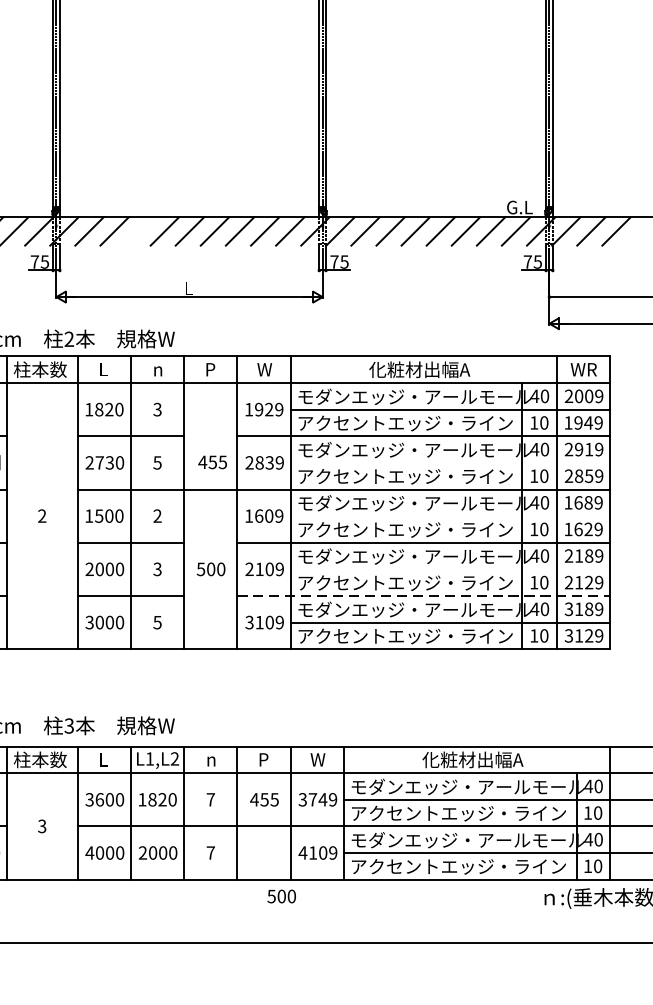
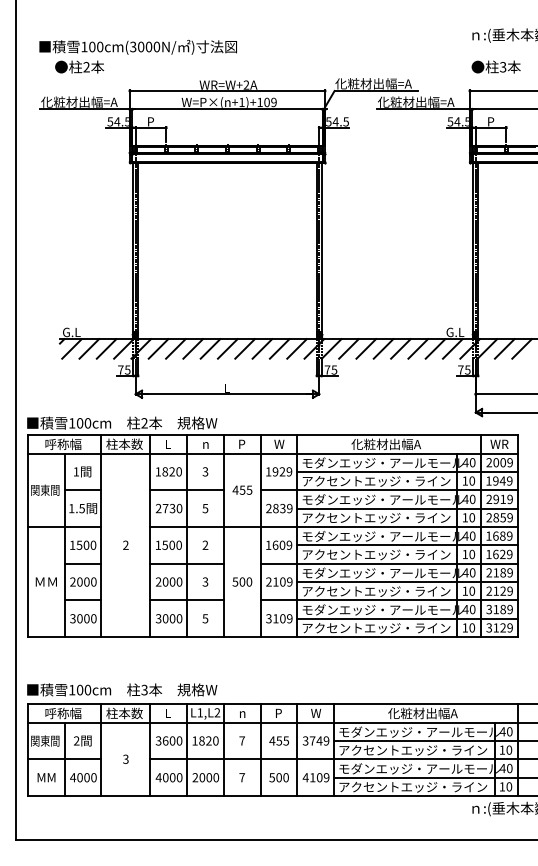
line: (138, 230) -> (192, 348), added
text: (212, 461) -> (242, 489), moved
line: (450, 462) -> (407, 508), added
line: (450, 516) -> (407, 545), added
line: (450, 570) -> (407, 582), added
line: (424, 596) -> (389, 600), dashed -> solid
text: (280, 896) -> (278, 777), moved

